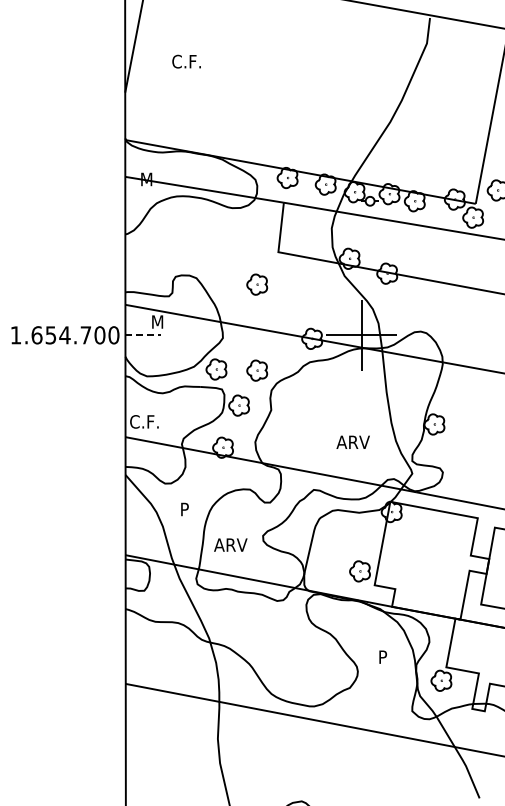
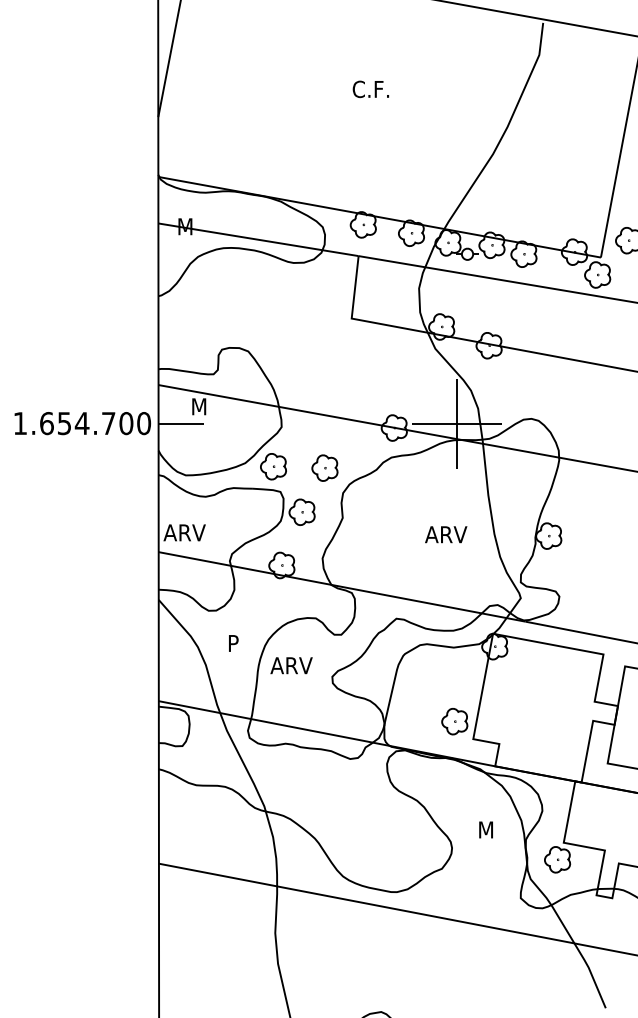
text: (186, 61) -> (370, 89), moved
part: (257, 284) -> (325, 359), removed
line: (143, 335) -> (181, 423), dashed -> solid
text: (145, 421) -> (183, 532), C.F. -> ARV
text: (352, 441) -> (445, 533), moved
text: (230, 544) -> (291, 664), moved
text: (385, 656) -> (486, 829), P -> M

